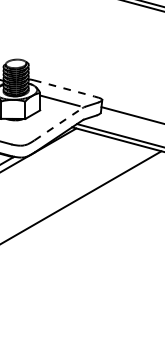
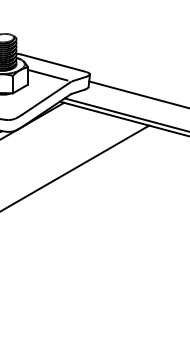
line: (64, 88) -> (52, 62), dashed -> solid
line: (58, 124) -> (46, 98), dashed -> solid

